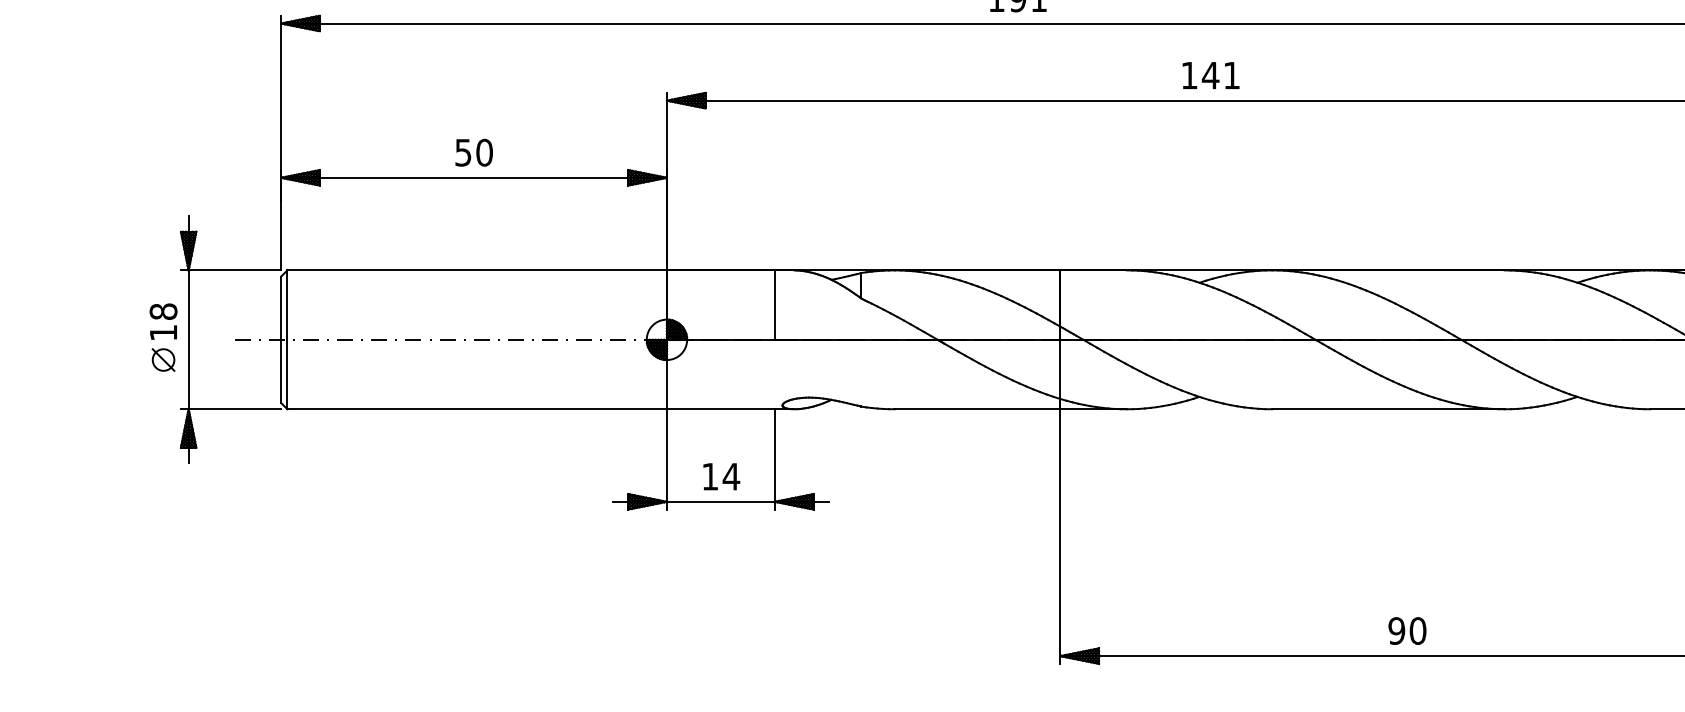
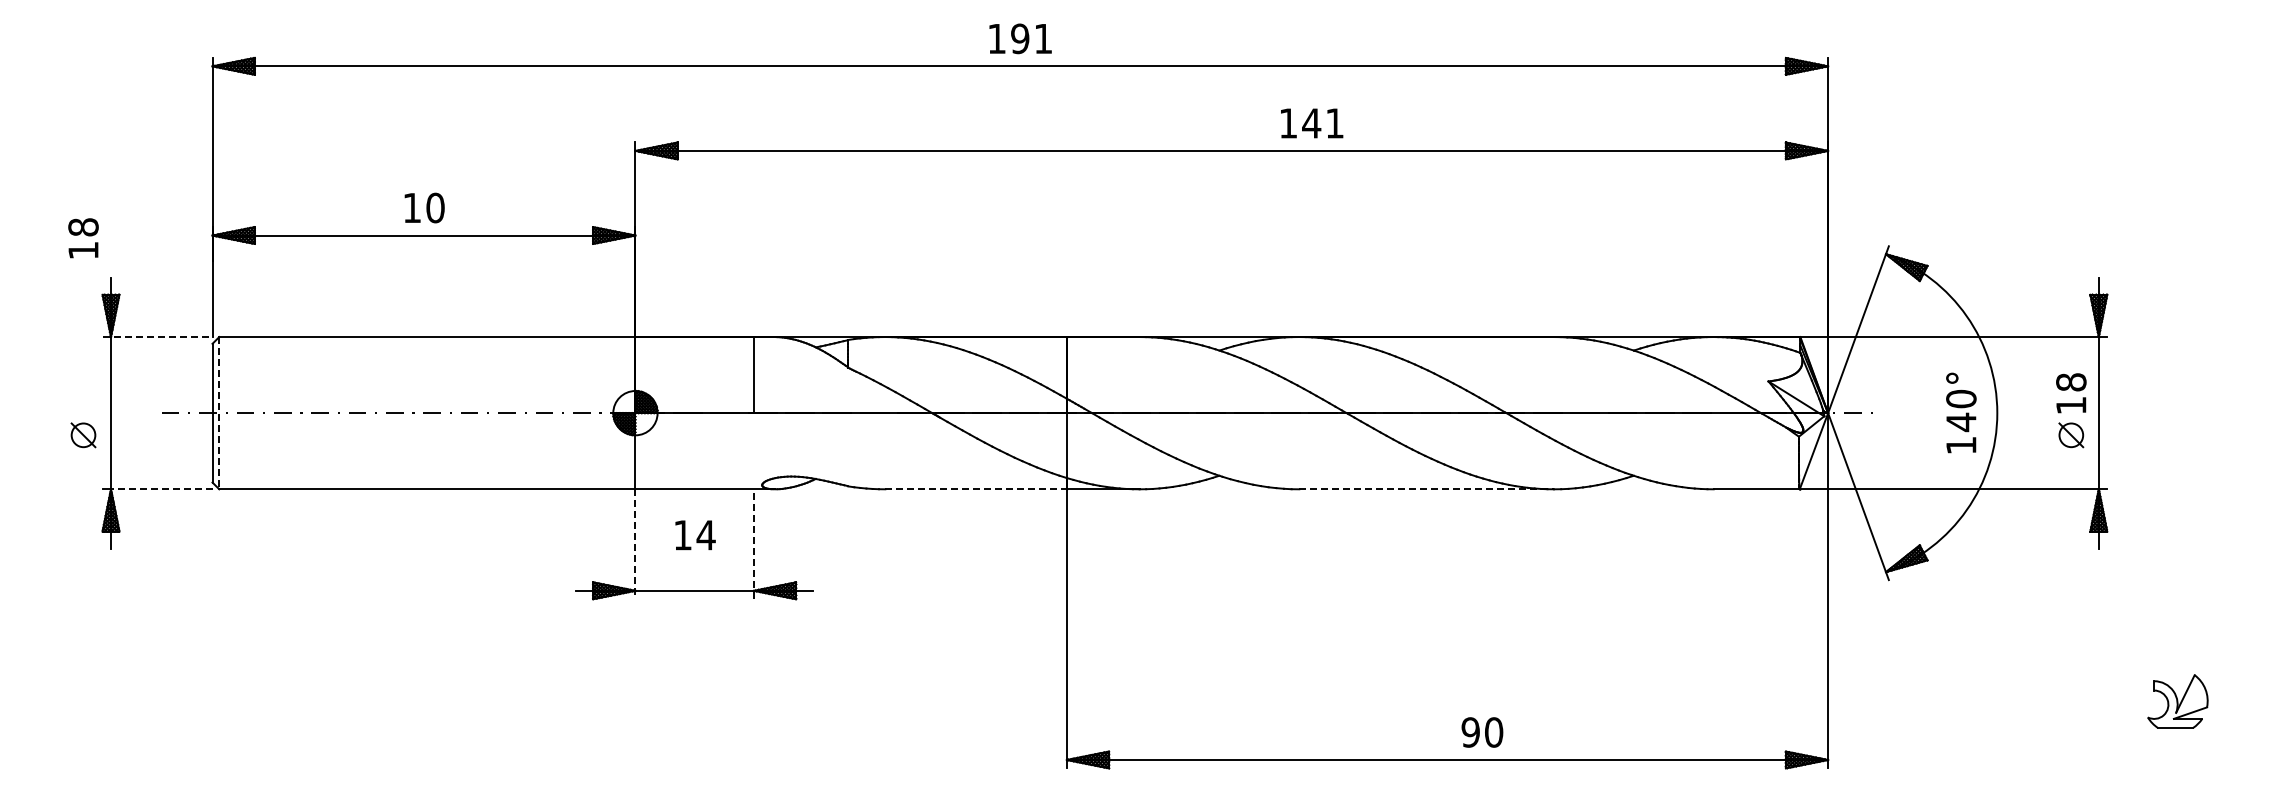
text: (1211, 75) -> (1312, 123), moved
text: (462, 153) -> (411, 208), 50 -> 10
line: (231, 270) -> (157, 337), solid -> dashed
text: (163, 321) -> (83, 238), moved
line: (287, 340) -> (219, 413), solid -> dashed
line: (234, 409) -> (161, 489), solid -> dashed
line: (977, 409) -> (975, 489), solid -> dashed
line: (1389, 409) -> (1427, 489), solid -> dashed
line: (666, 459) -> (635, 544), solid -> dashed
line: (774, 459) -> (753, 544), solid -> dashed
text: (721, 476) -> (695, 535), moved
text: (1407, 631) -> (1482, 732), moved

